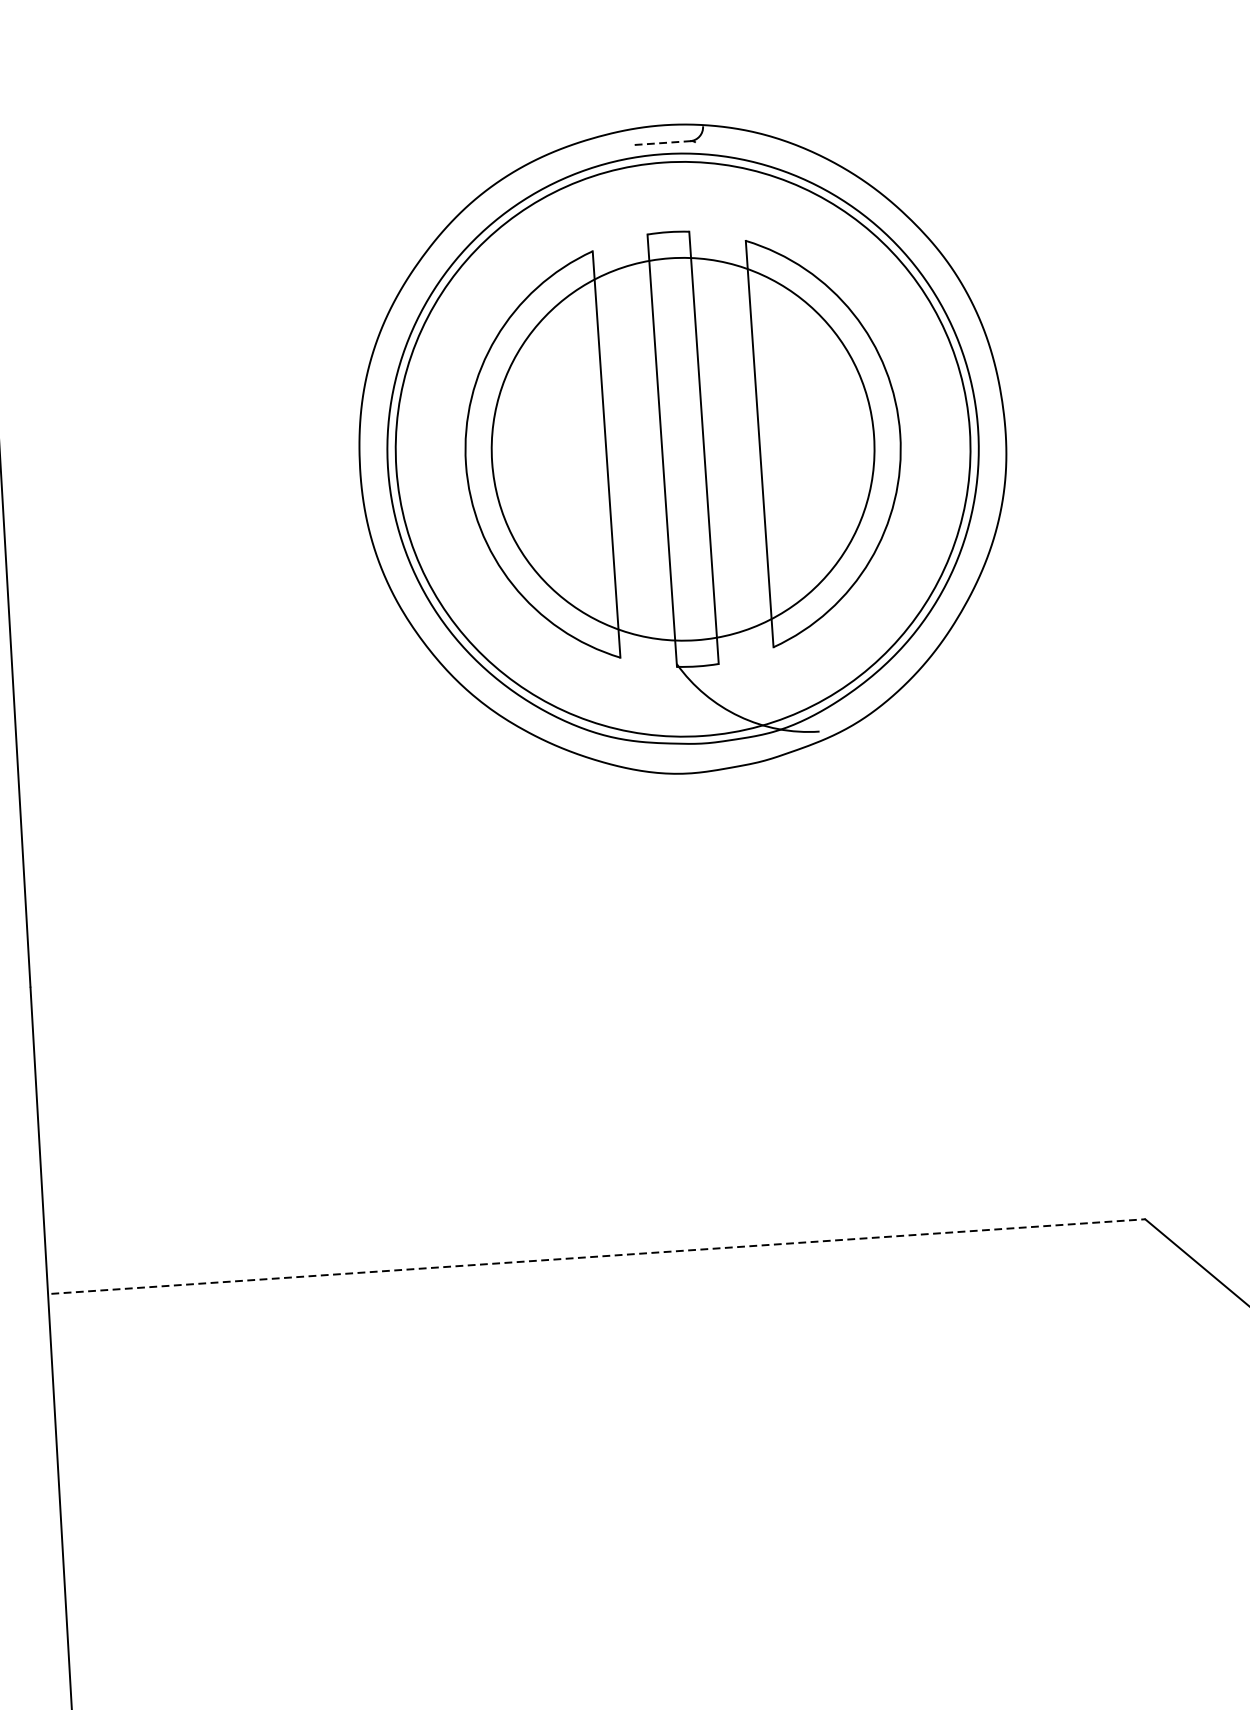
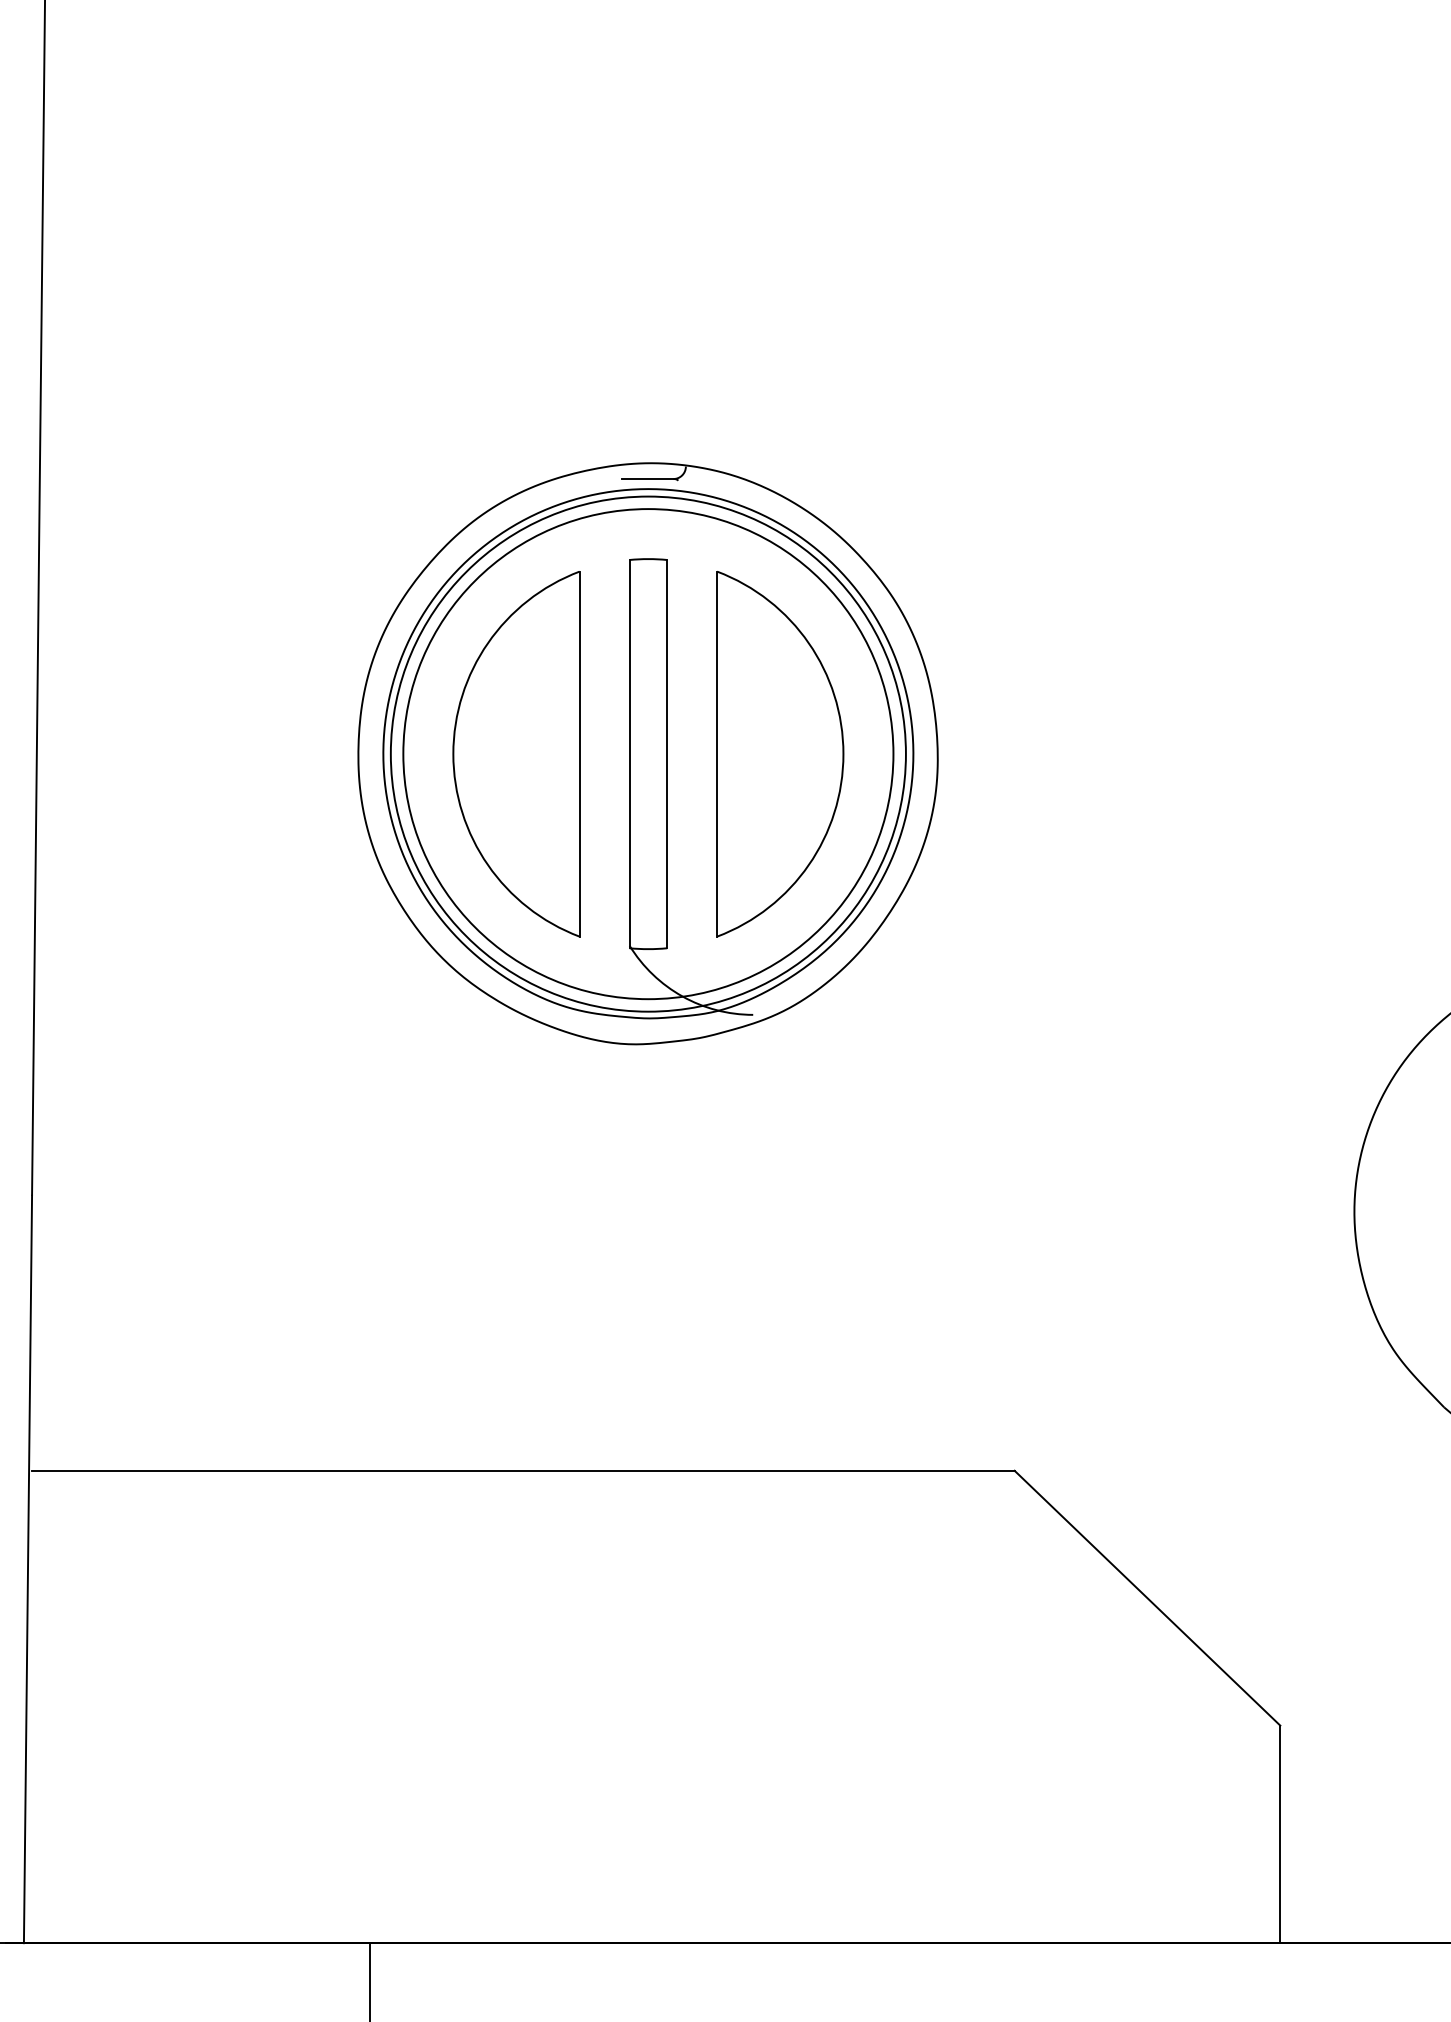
line: (661, 143) -> (647, 479), dashed -> solid
circle: (683, 449) -> (648, 754), size x1.43
line: (598, 1256) -> (523, 1470), dashed -> solid

